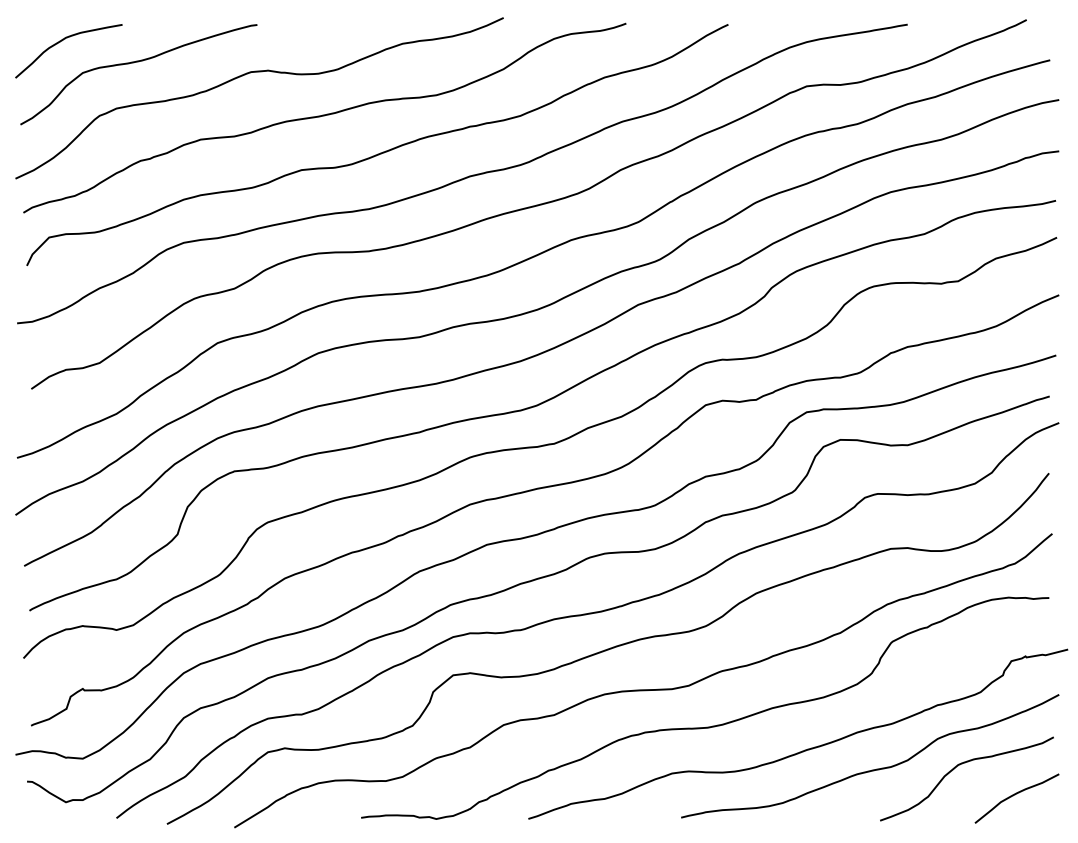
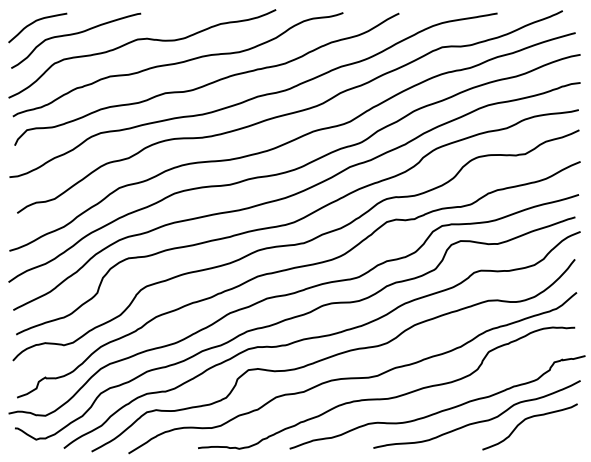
curve: (1015, 796) -> (556, 436), removed

